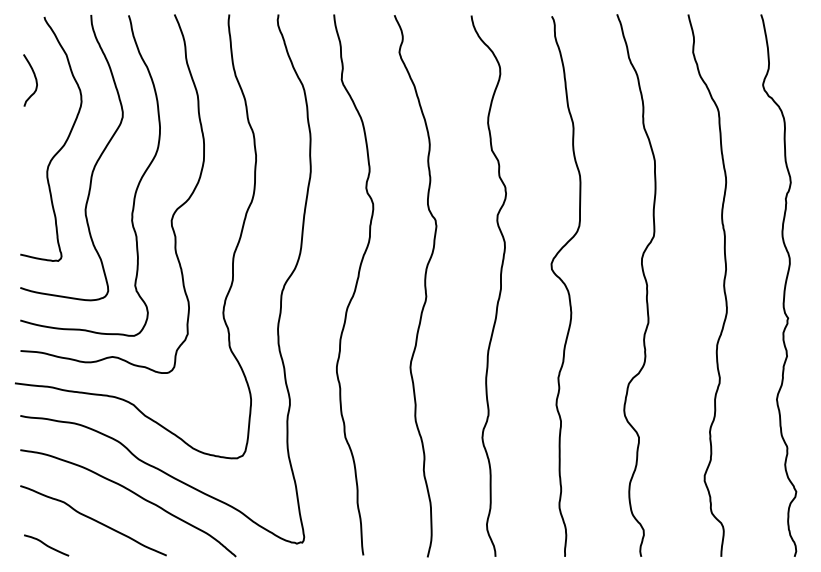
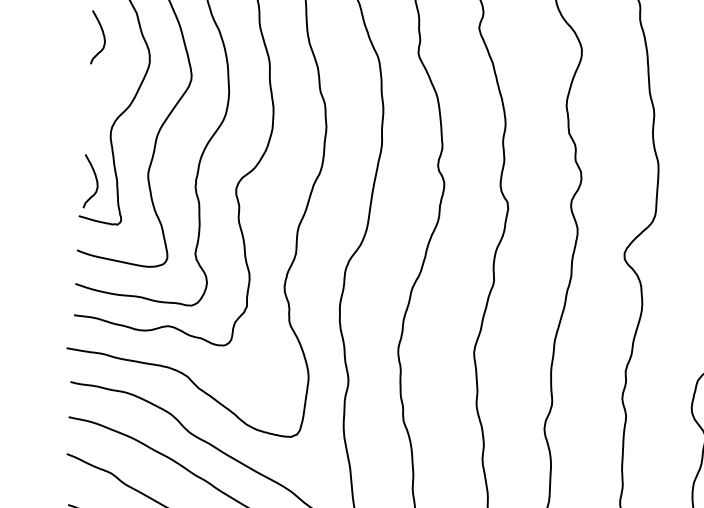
curve: (34, 217) -> (95, 178), added

